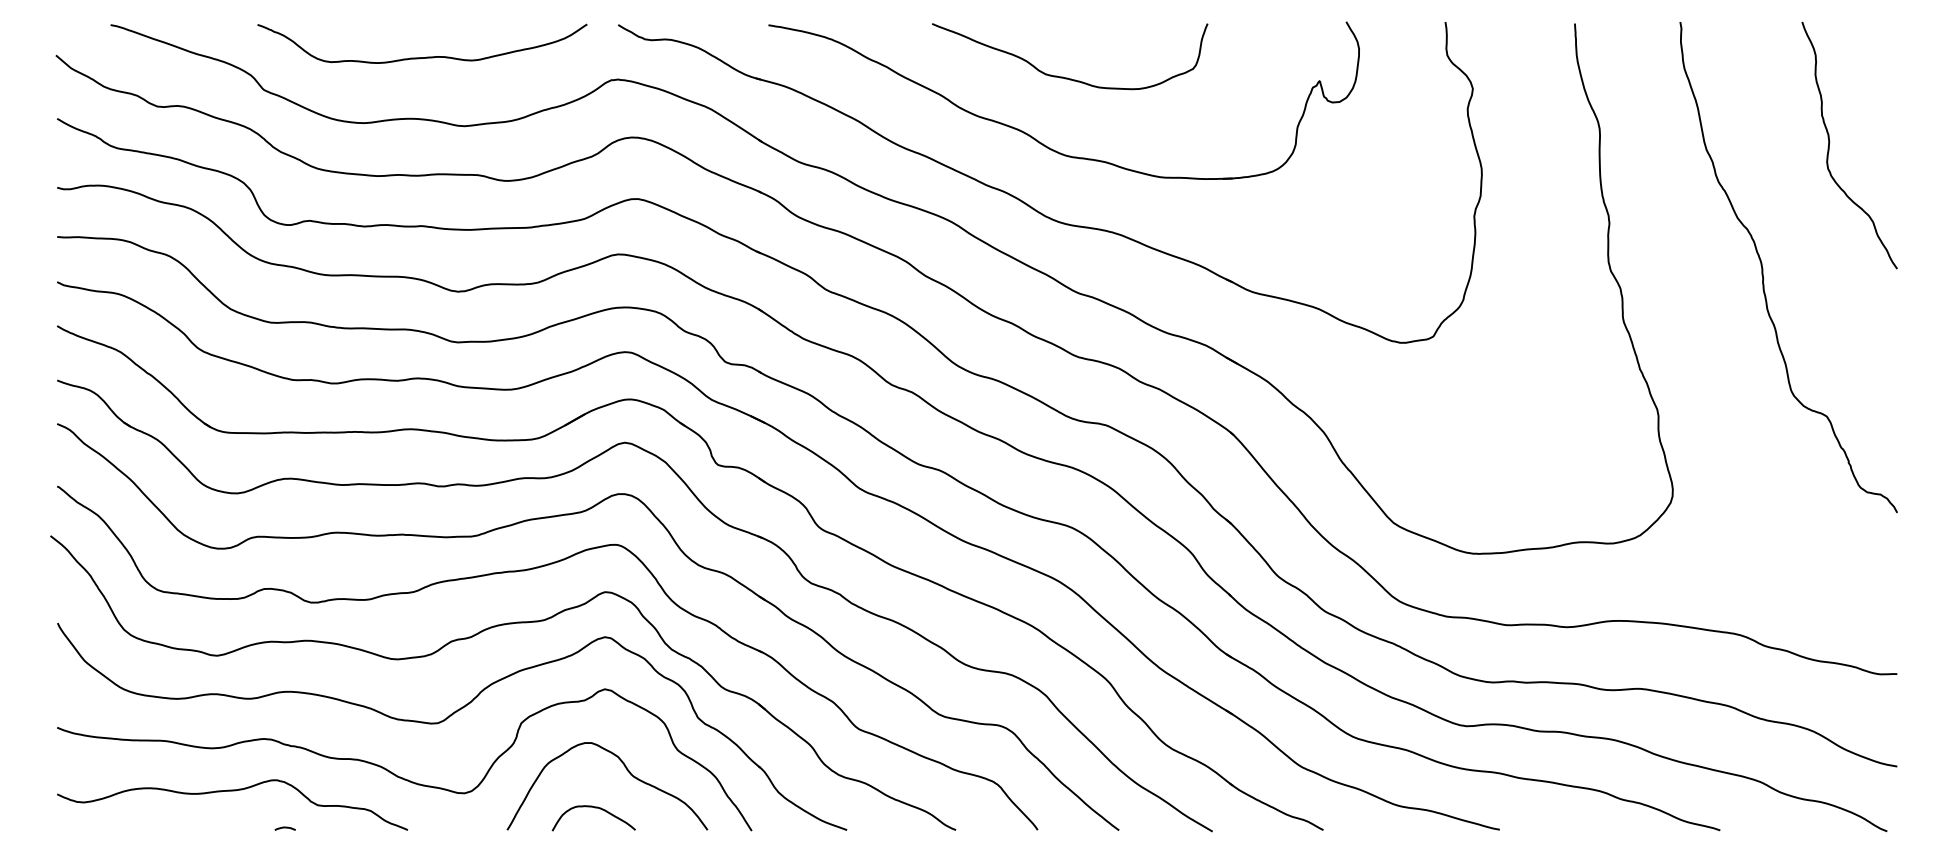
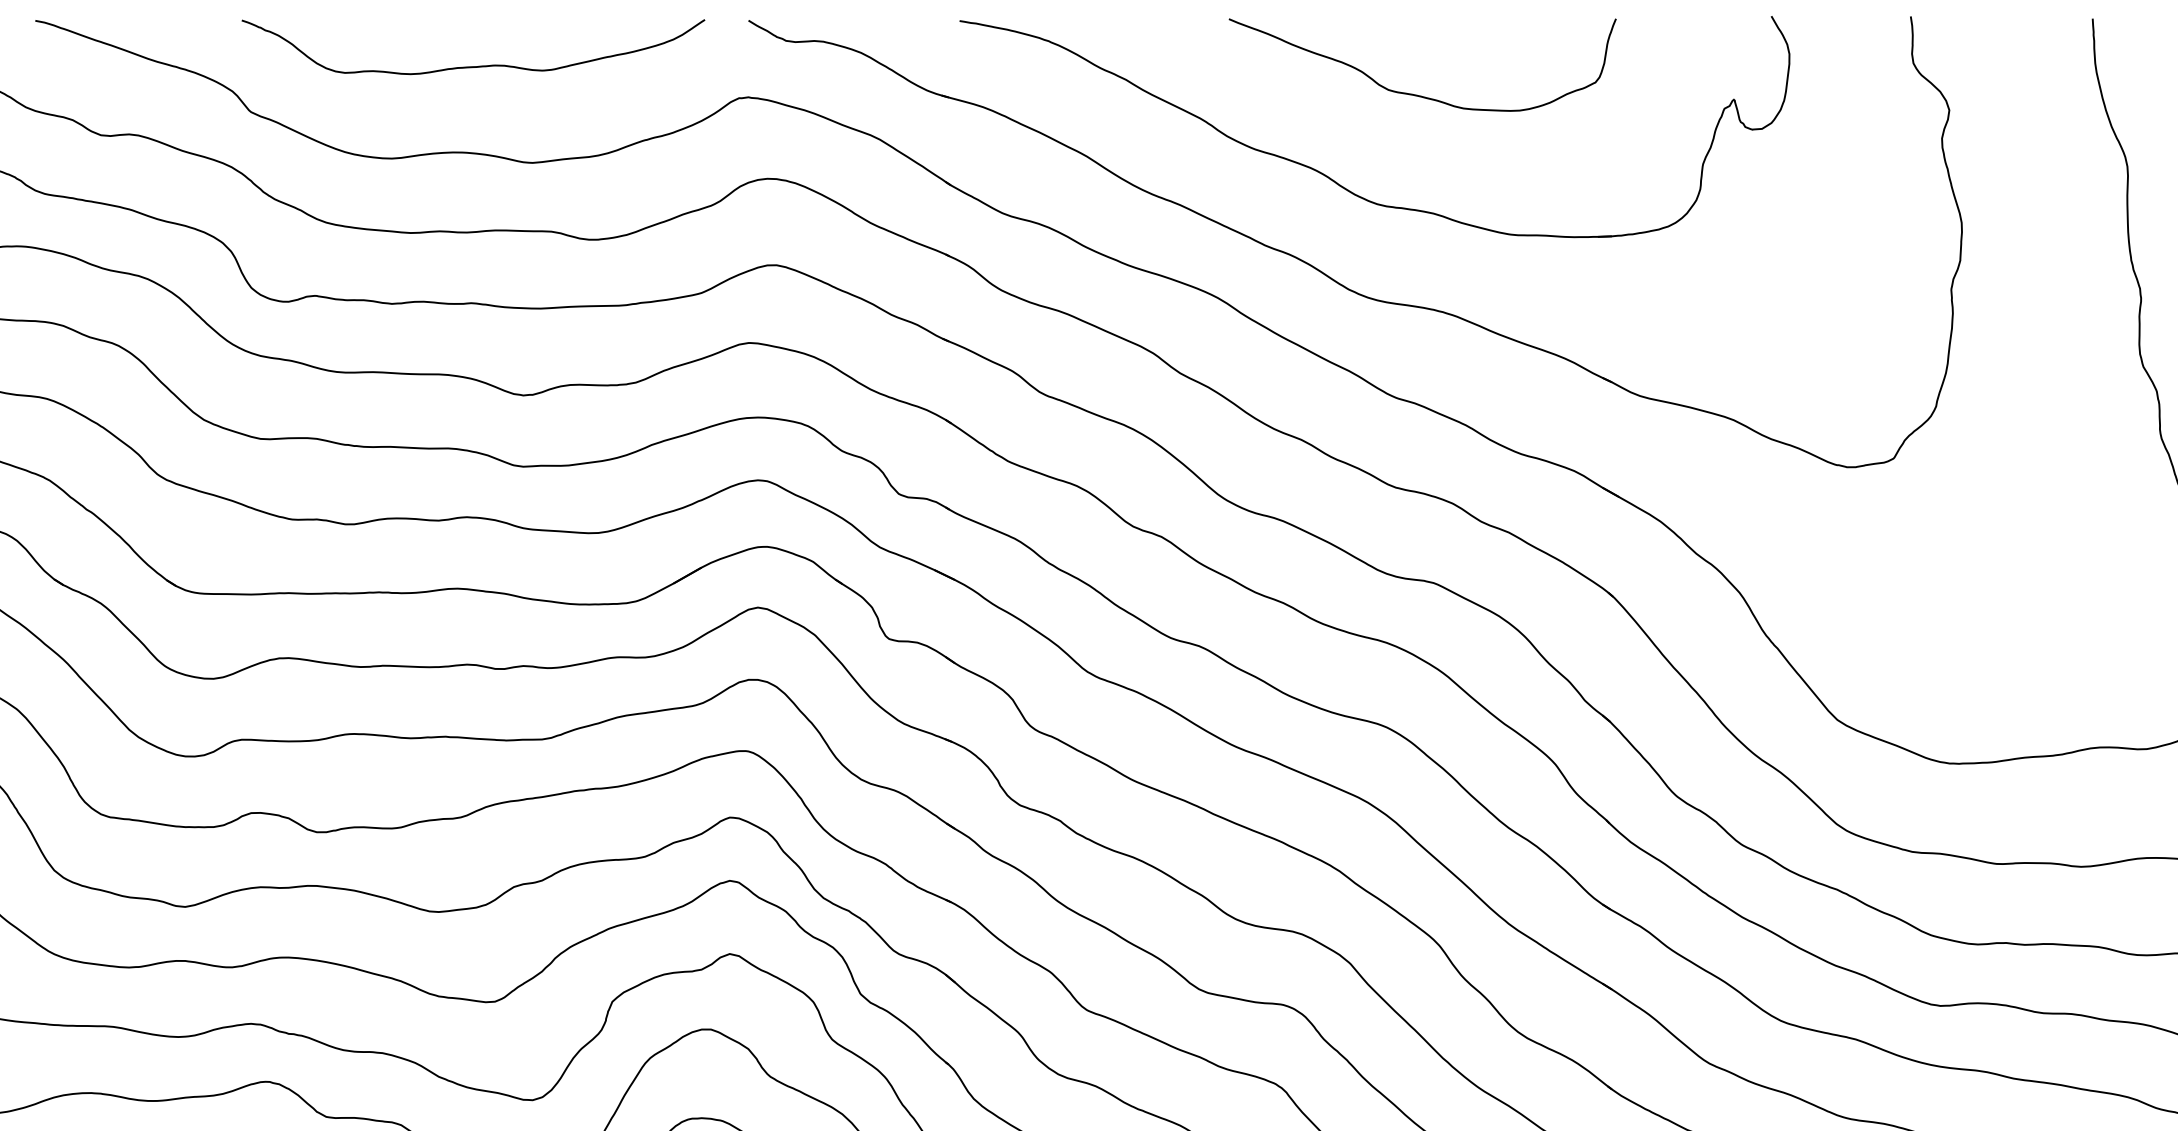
curve: (1063, 76) -> (1413, 93), moved

